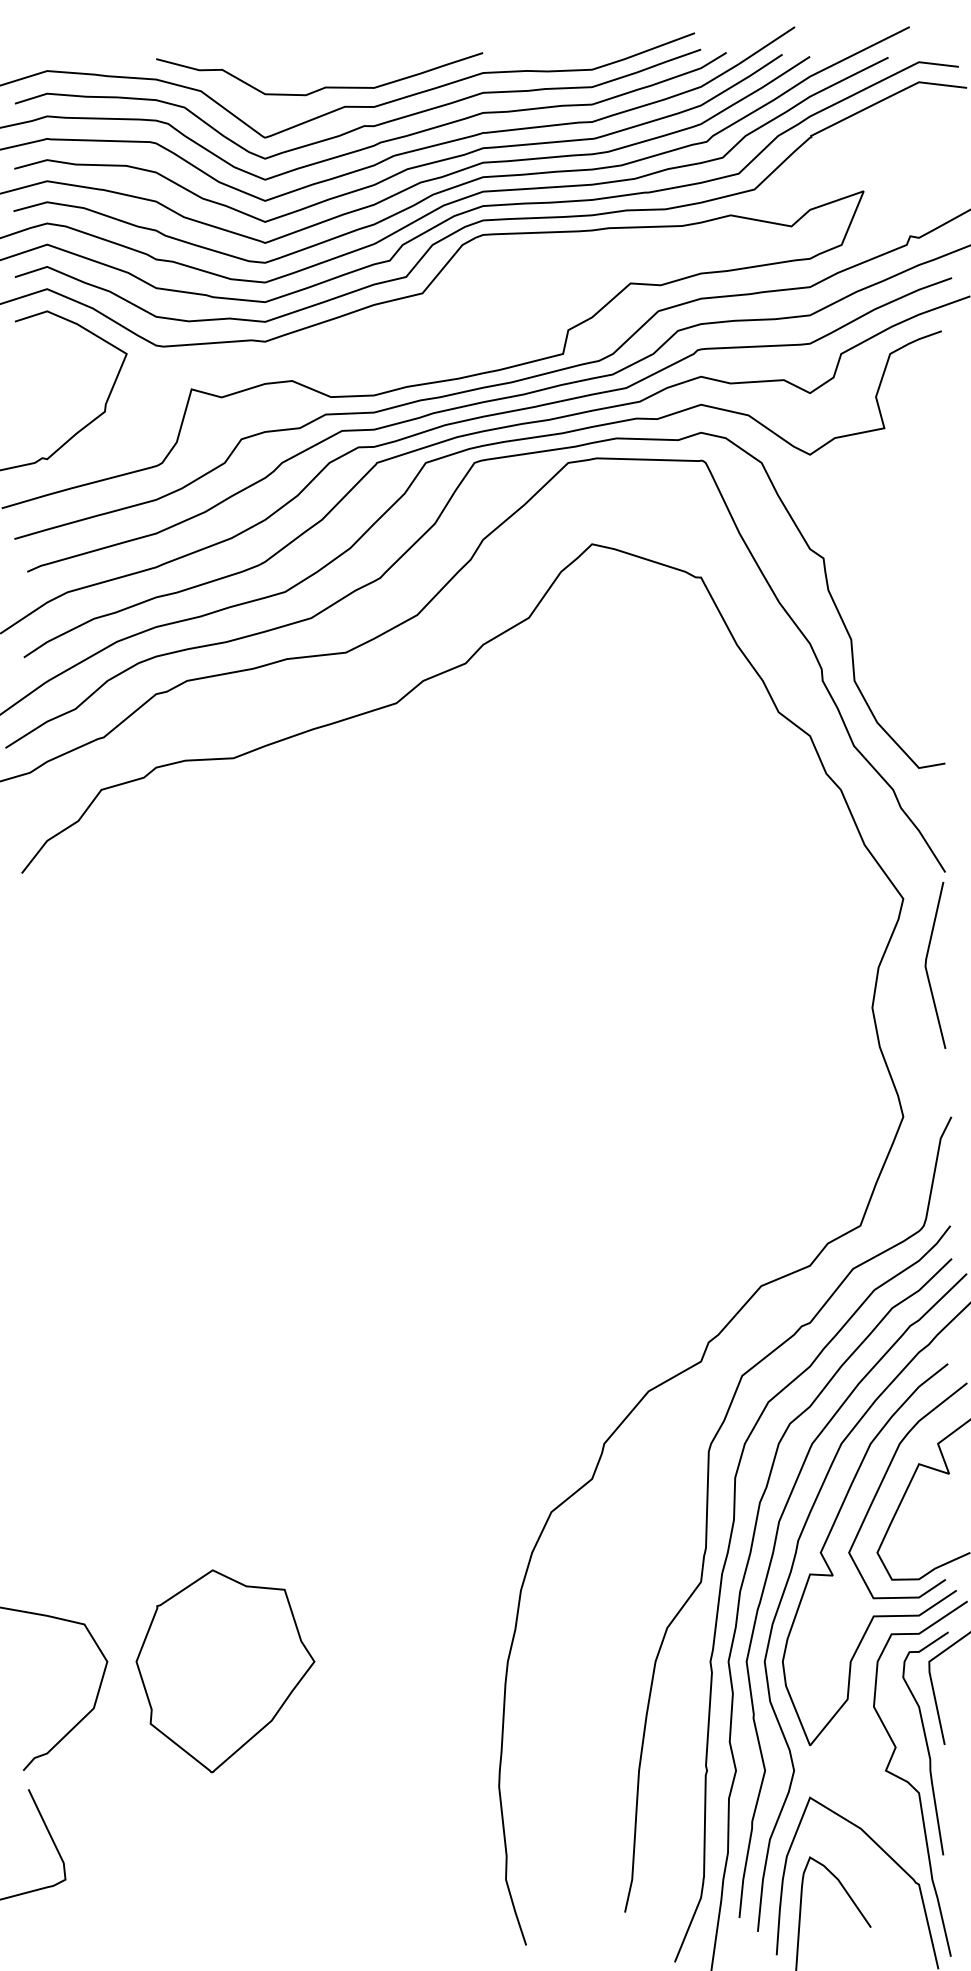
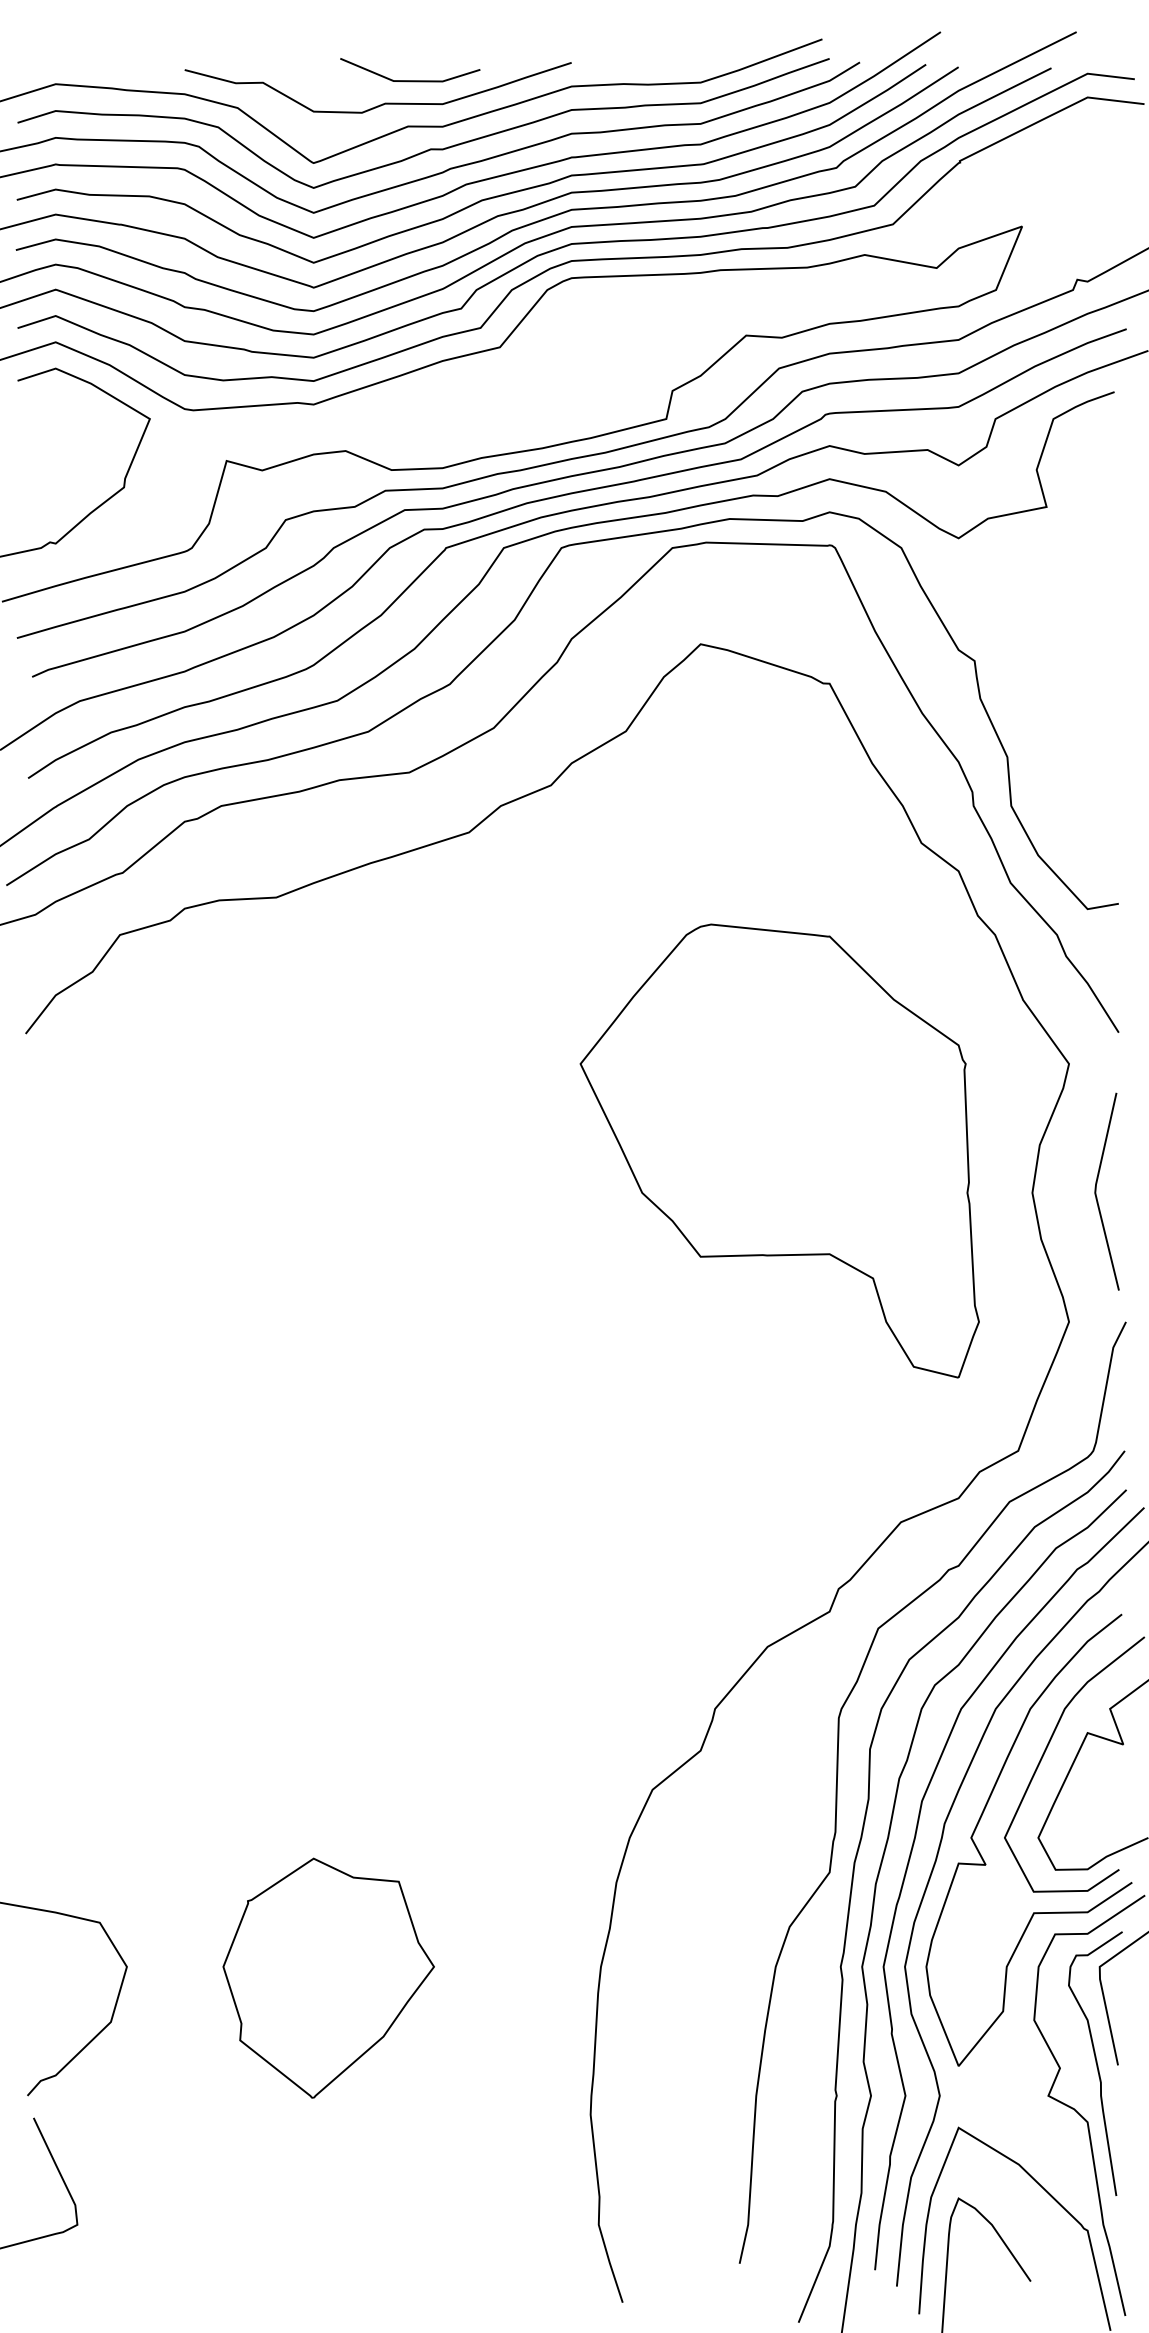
line: (346, 67) -> (410, 80), added
line: (926, 965) -> (1096, 1191), moved
part: (658, 971) -> (779, 1150), added
part: (225, 1670) -> (328, 1977), moved

